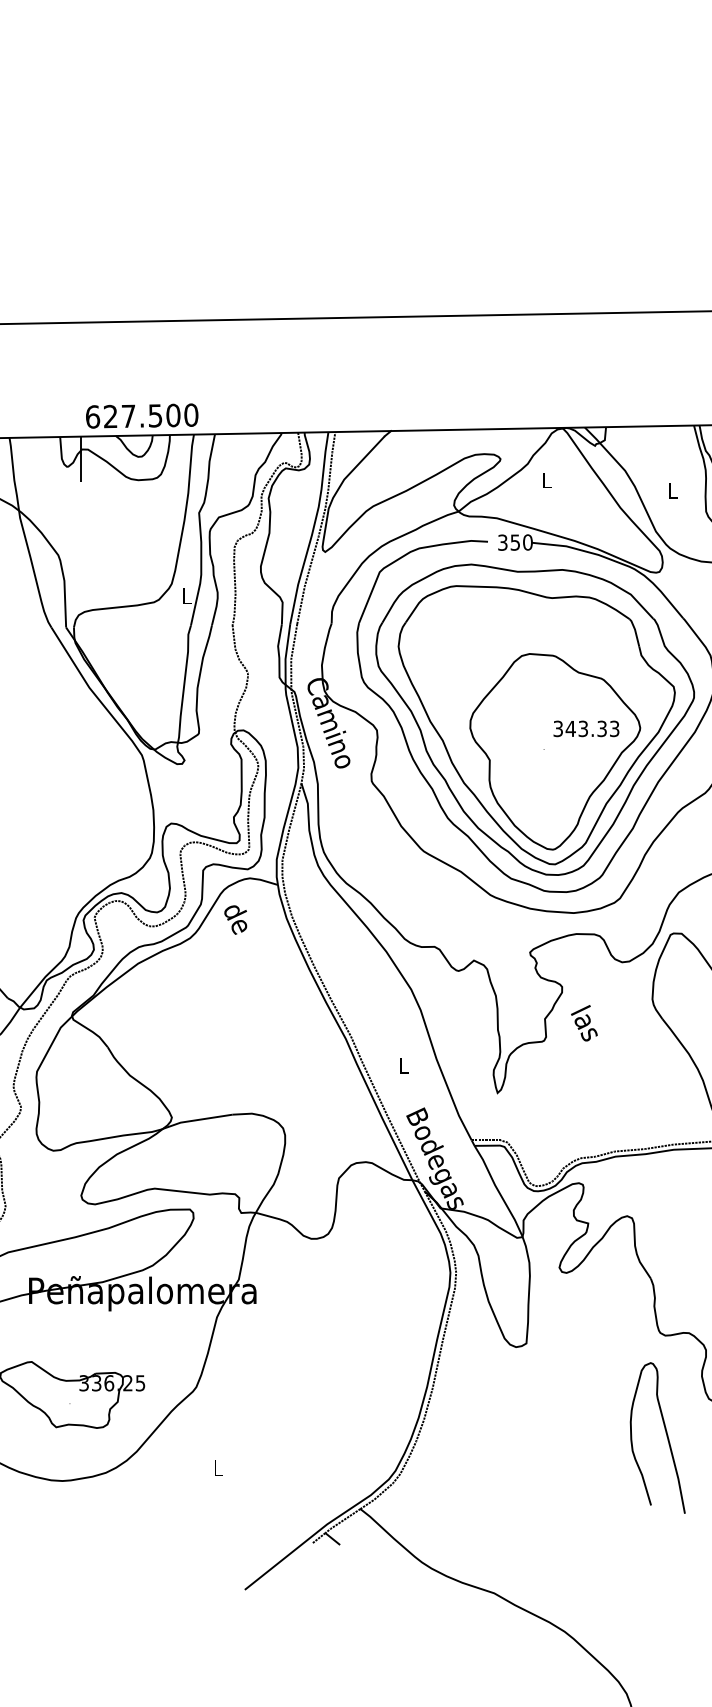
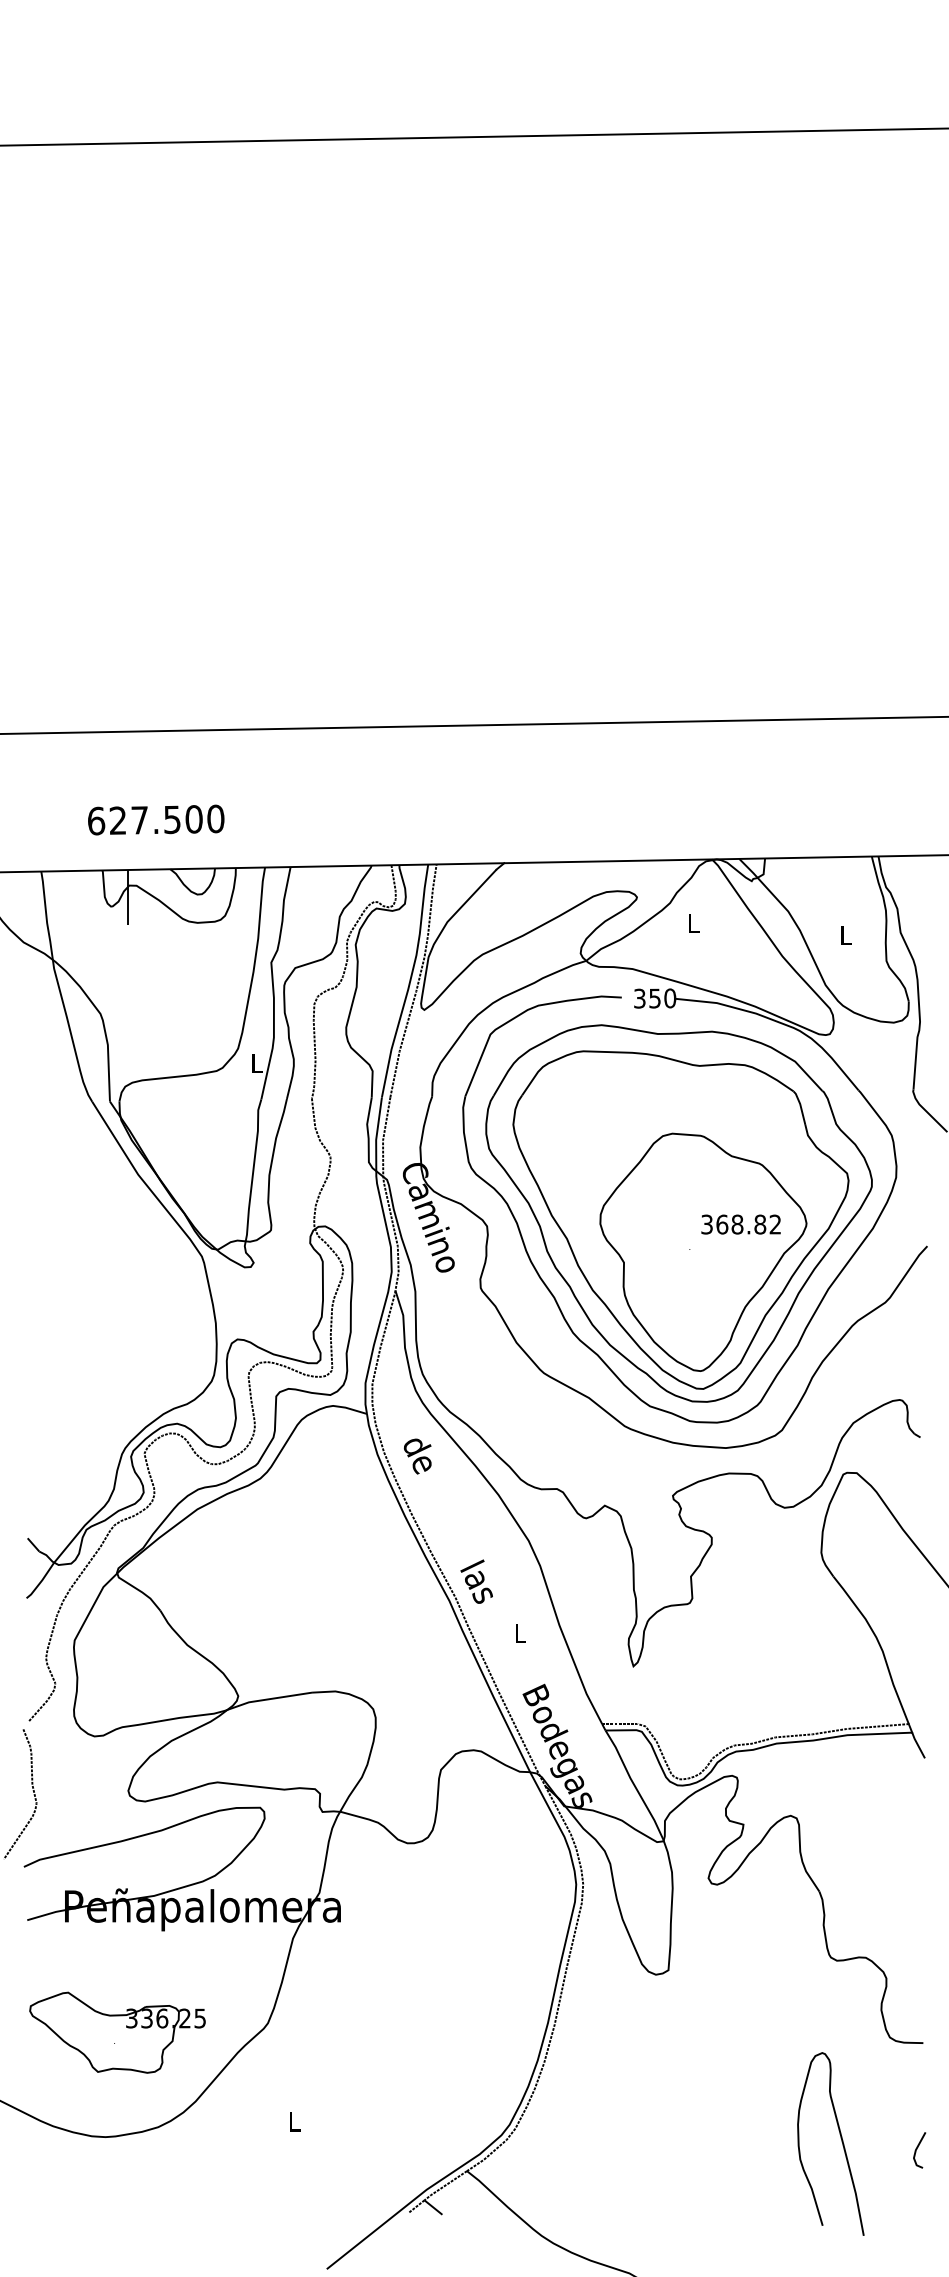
text: (142, 415) -> (156, 819), moved
text: (592, 728) -> (748, 1224), 343.33 -> 368.82
text: (235, 920) -> (417, 1456), moved
text: (584, 1023) -> (476, 1581), moved
curve: (666, 1436) -> (841, 2142), moved

